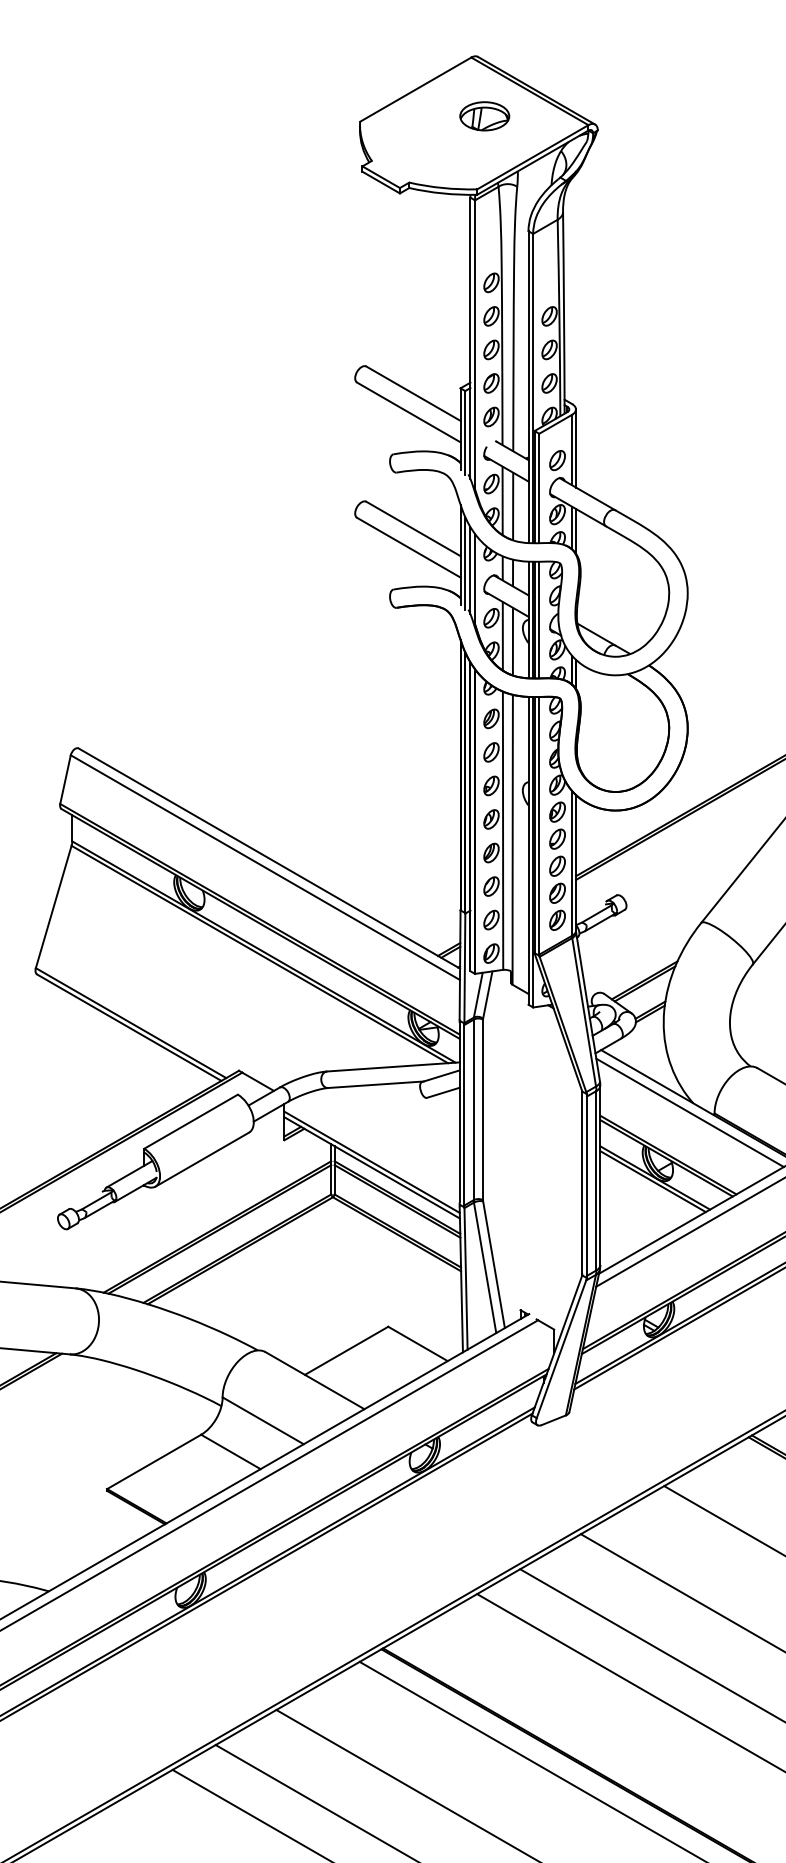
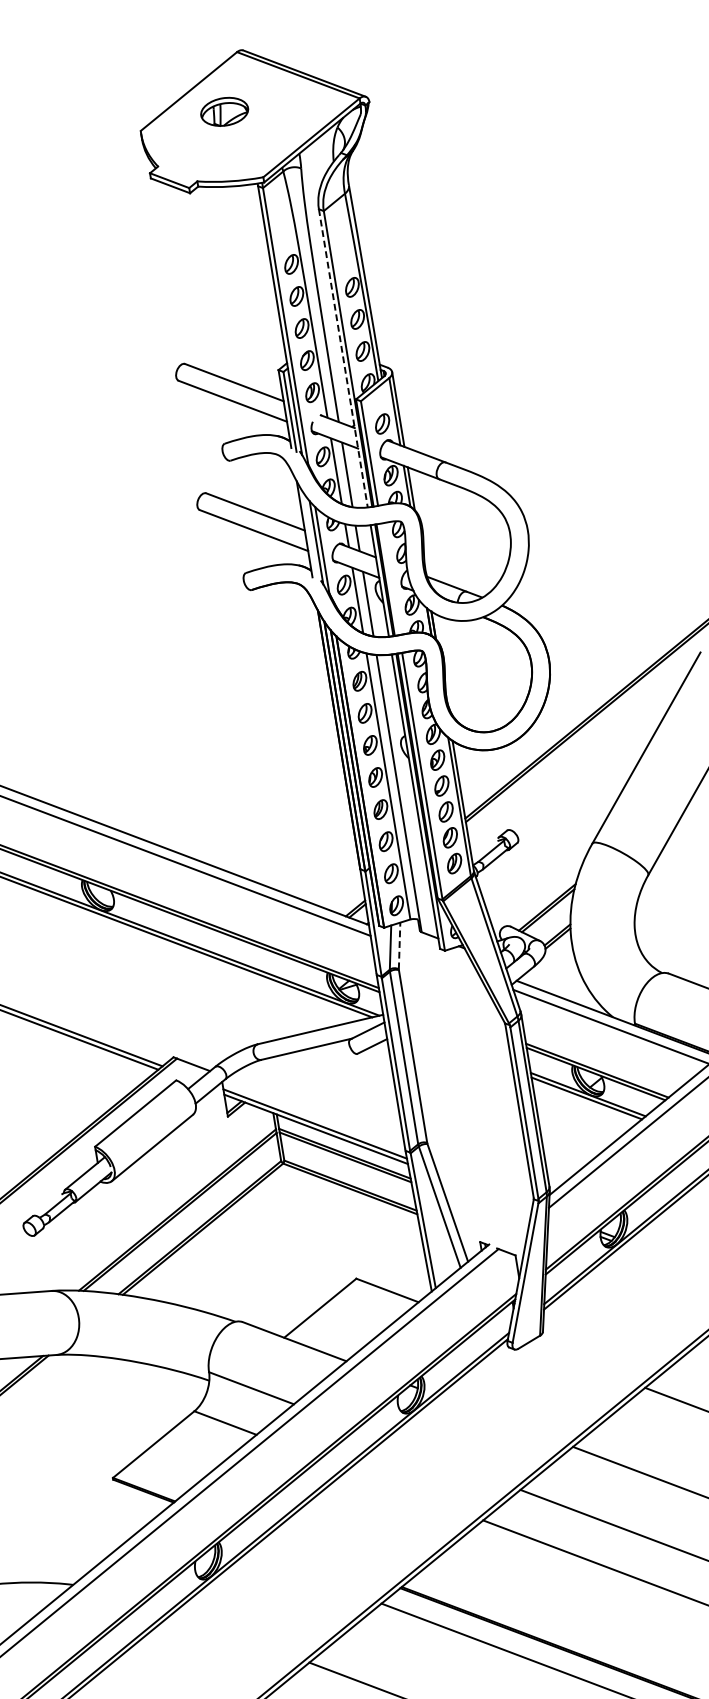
part: (484, 116) -> (224, 112), moved
line: (528, 387) -> (343, 358), solid -> dashed
line: (465, 563) -> (310, 536), removed
line: (539, 619) -> (390, 578), removed
line: (487, 994) -> (399, 945), solid -> dashed

